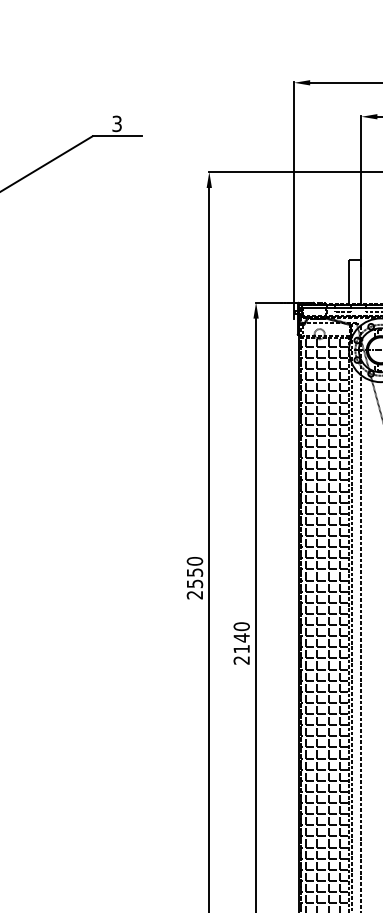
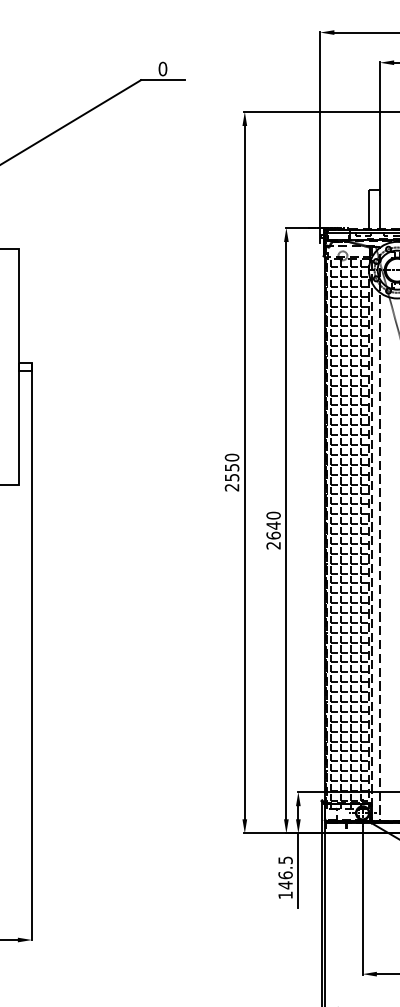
text: (116, 123) -> (162, 68), 3 -> 0
text: (241, 649) -> (273, 535), 2140 -> 2640

